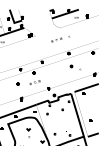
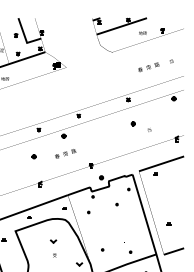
text: (60, 39) -> (155, 66), moved

